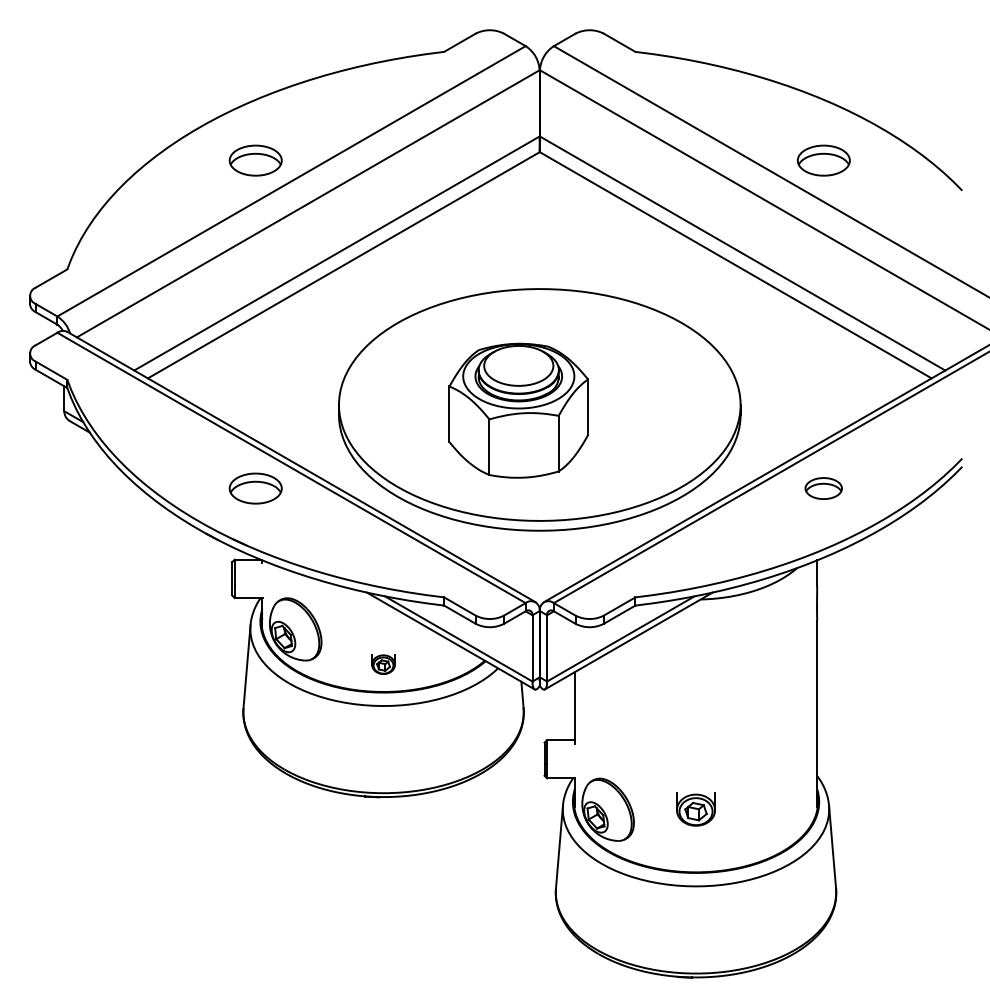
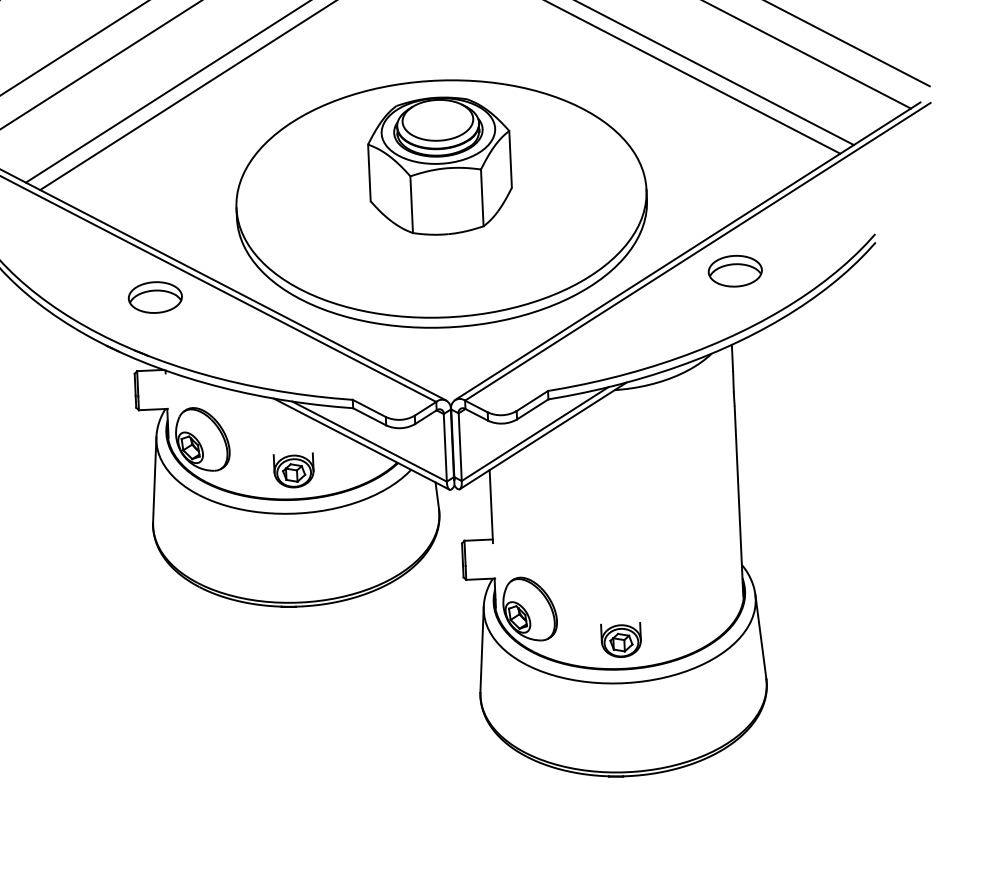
part: (518, 410) -> (439, 165), moved
part: (823, 488) -> (734, 271), size x1.43
part: (383, 664) -> (293, 471), size x1.67
part: (695, 809) -> (620, 640), moved

